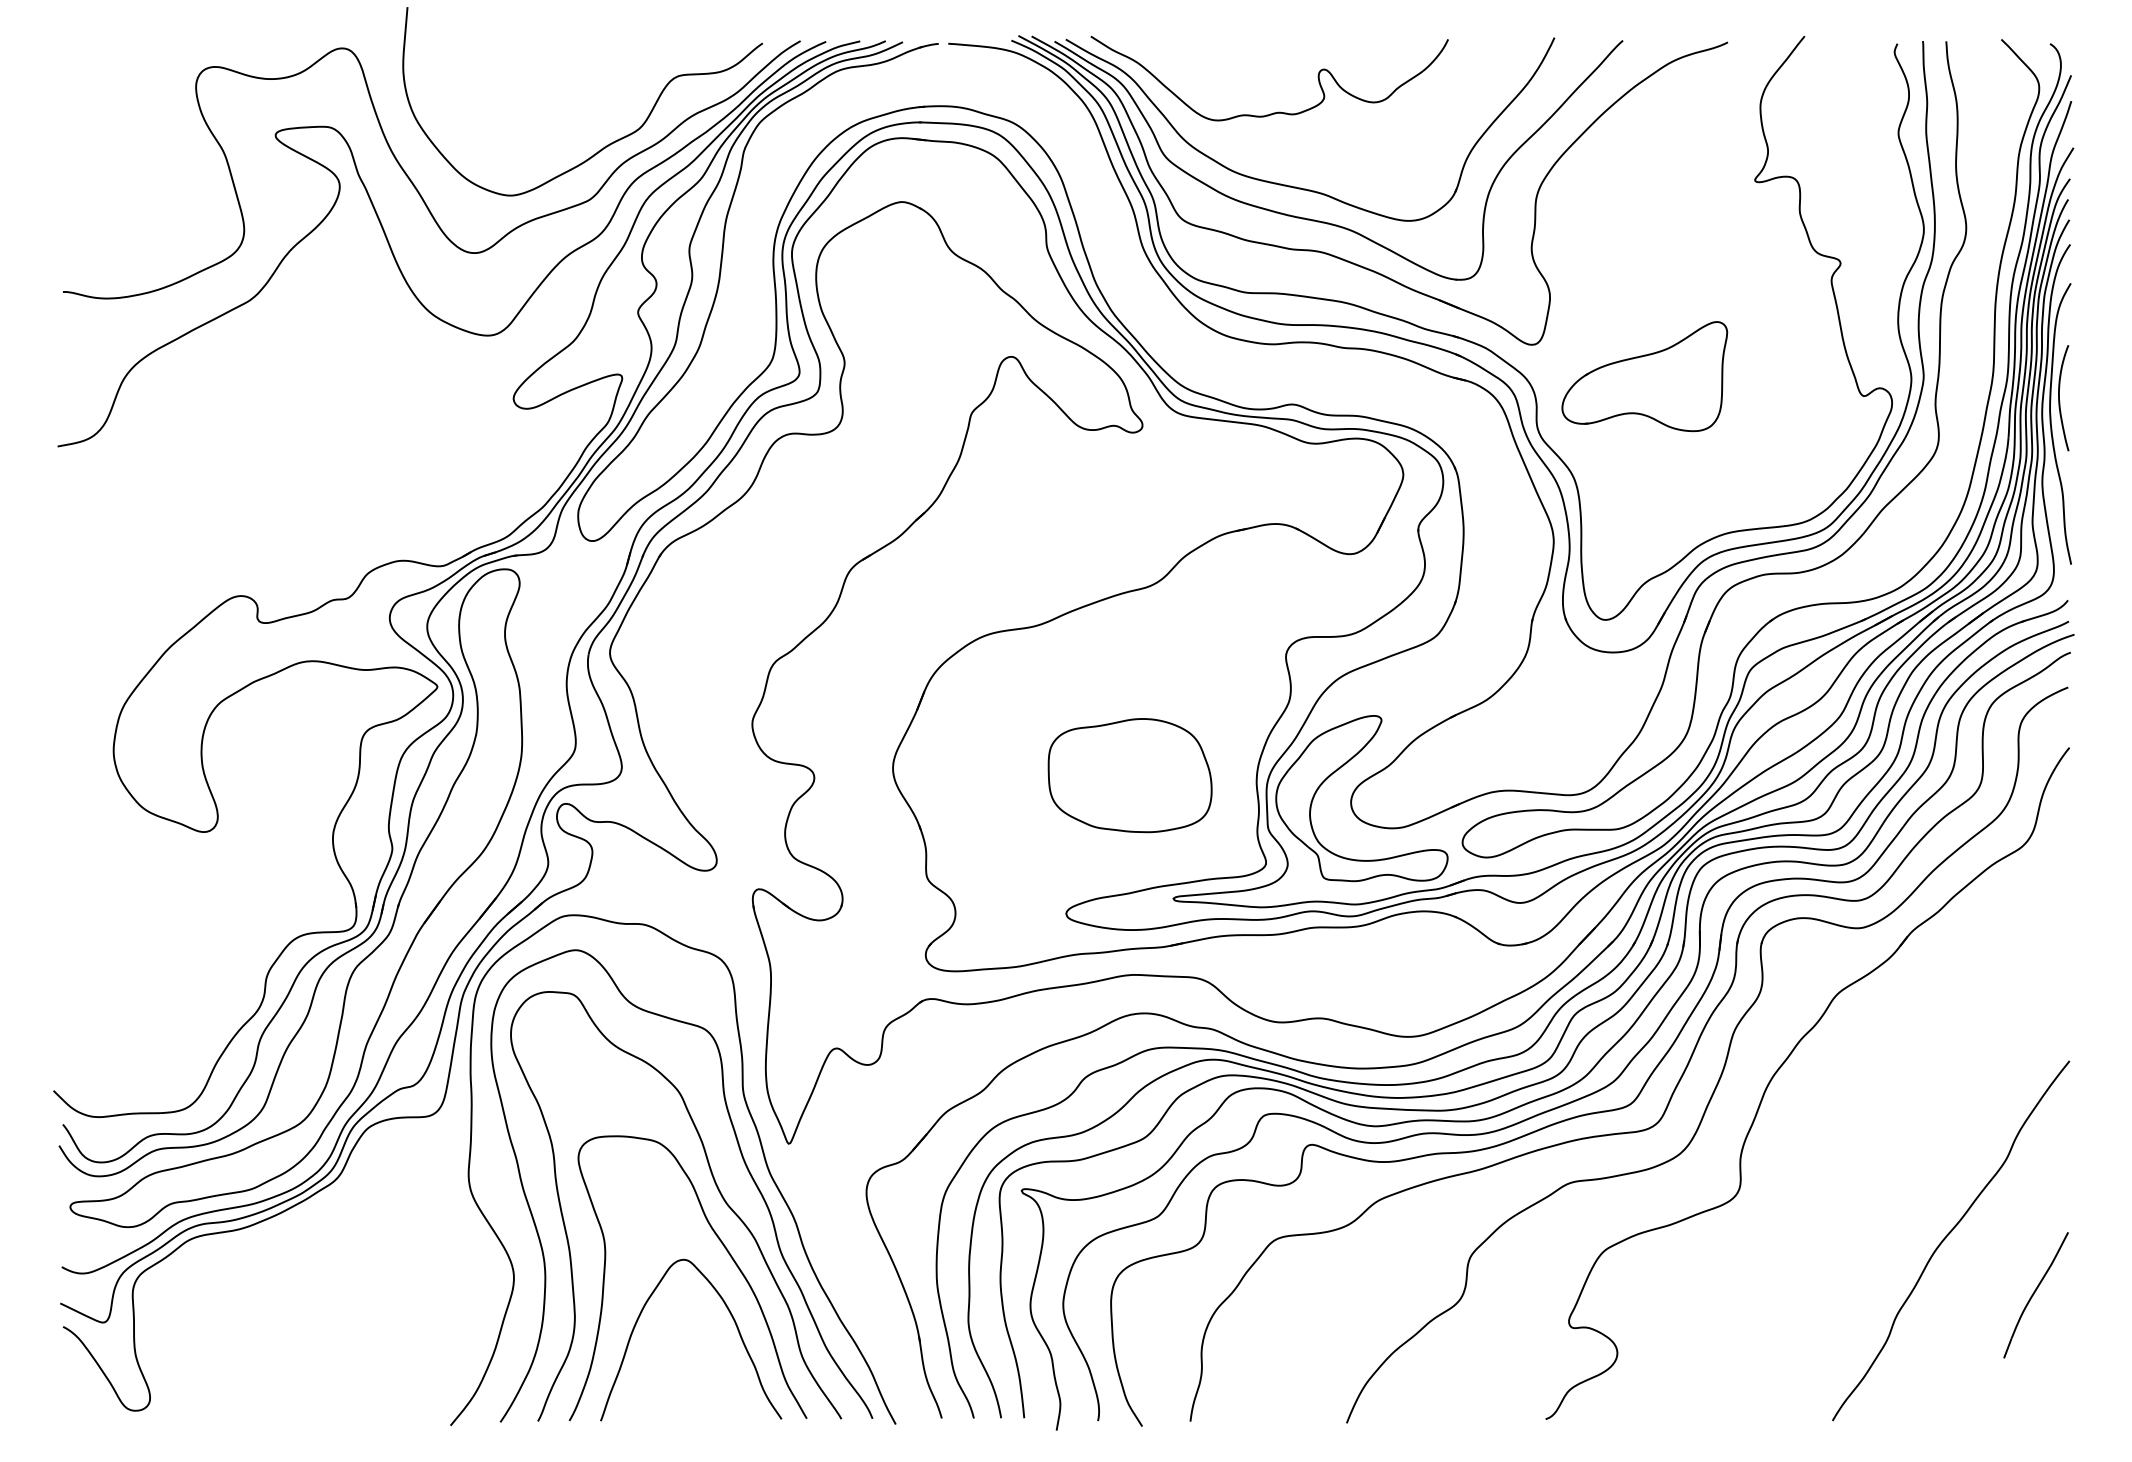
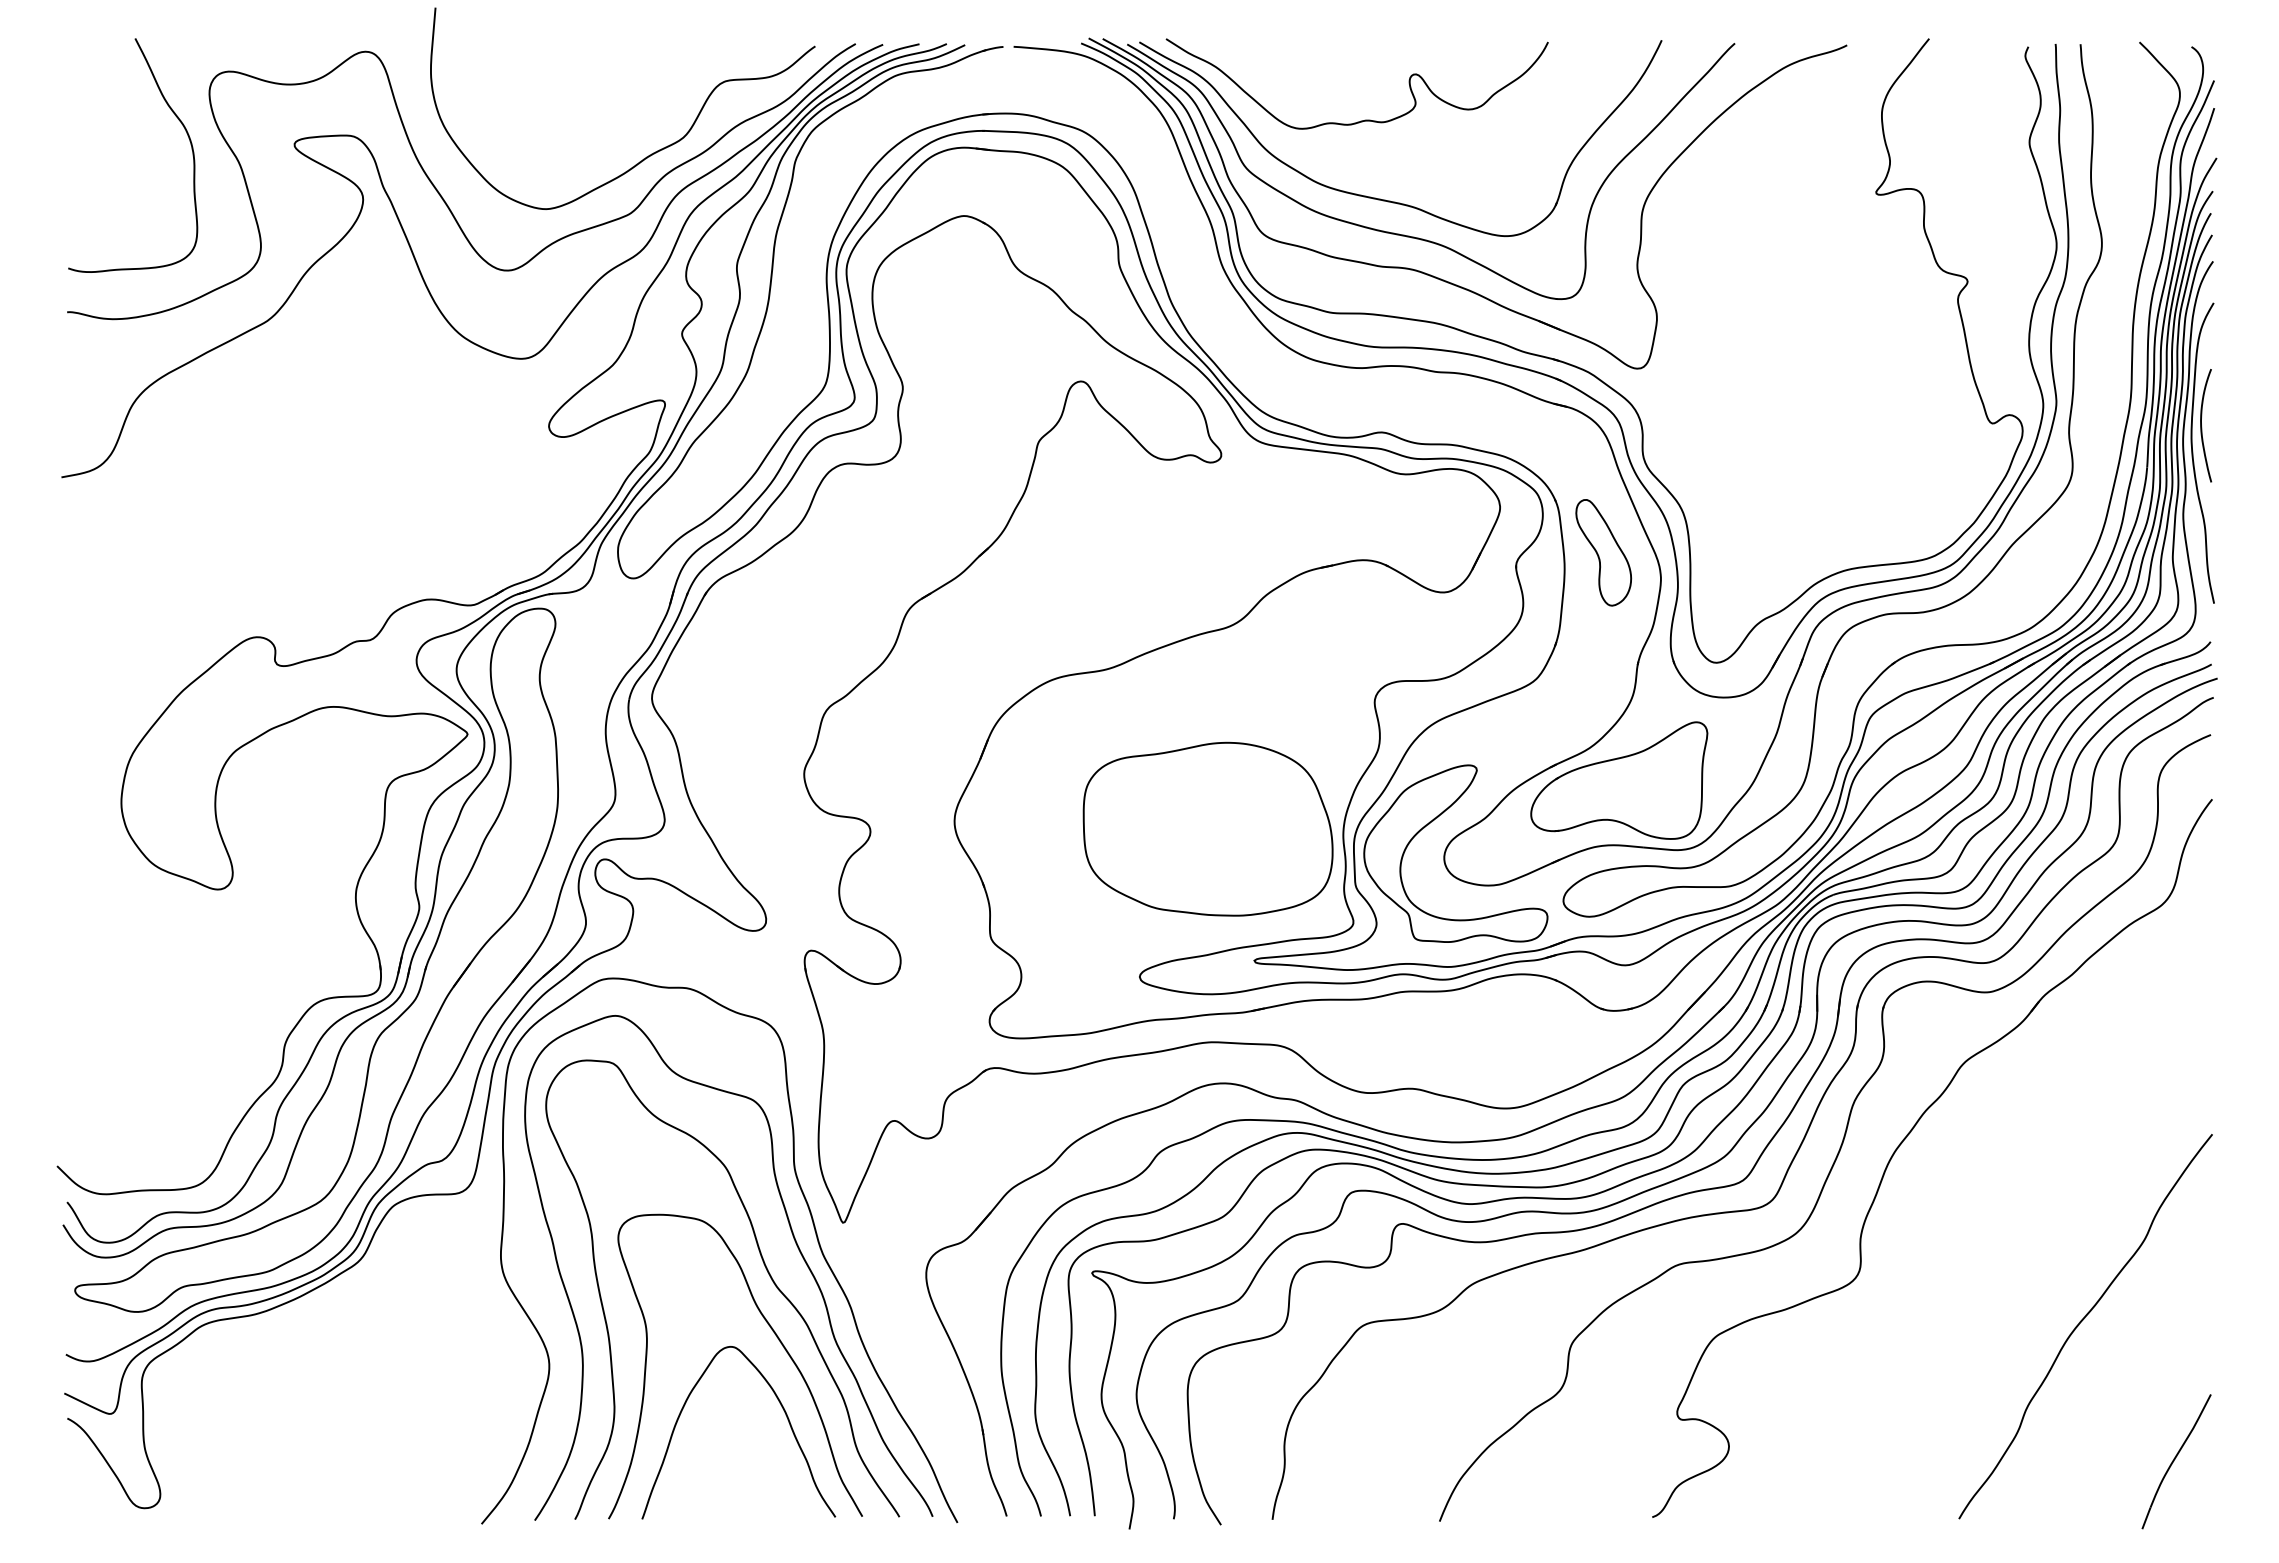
curve: (167, 112) -> (178, 120), added
part: (1645, 376) -> (1619, 780), moved
part: (1500, 516) -> (1603, 552), added
part: (1129, 774) -> (1207, 828), size x1.43
part: (2036, 1295) -> (2176, 1461), moved

